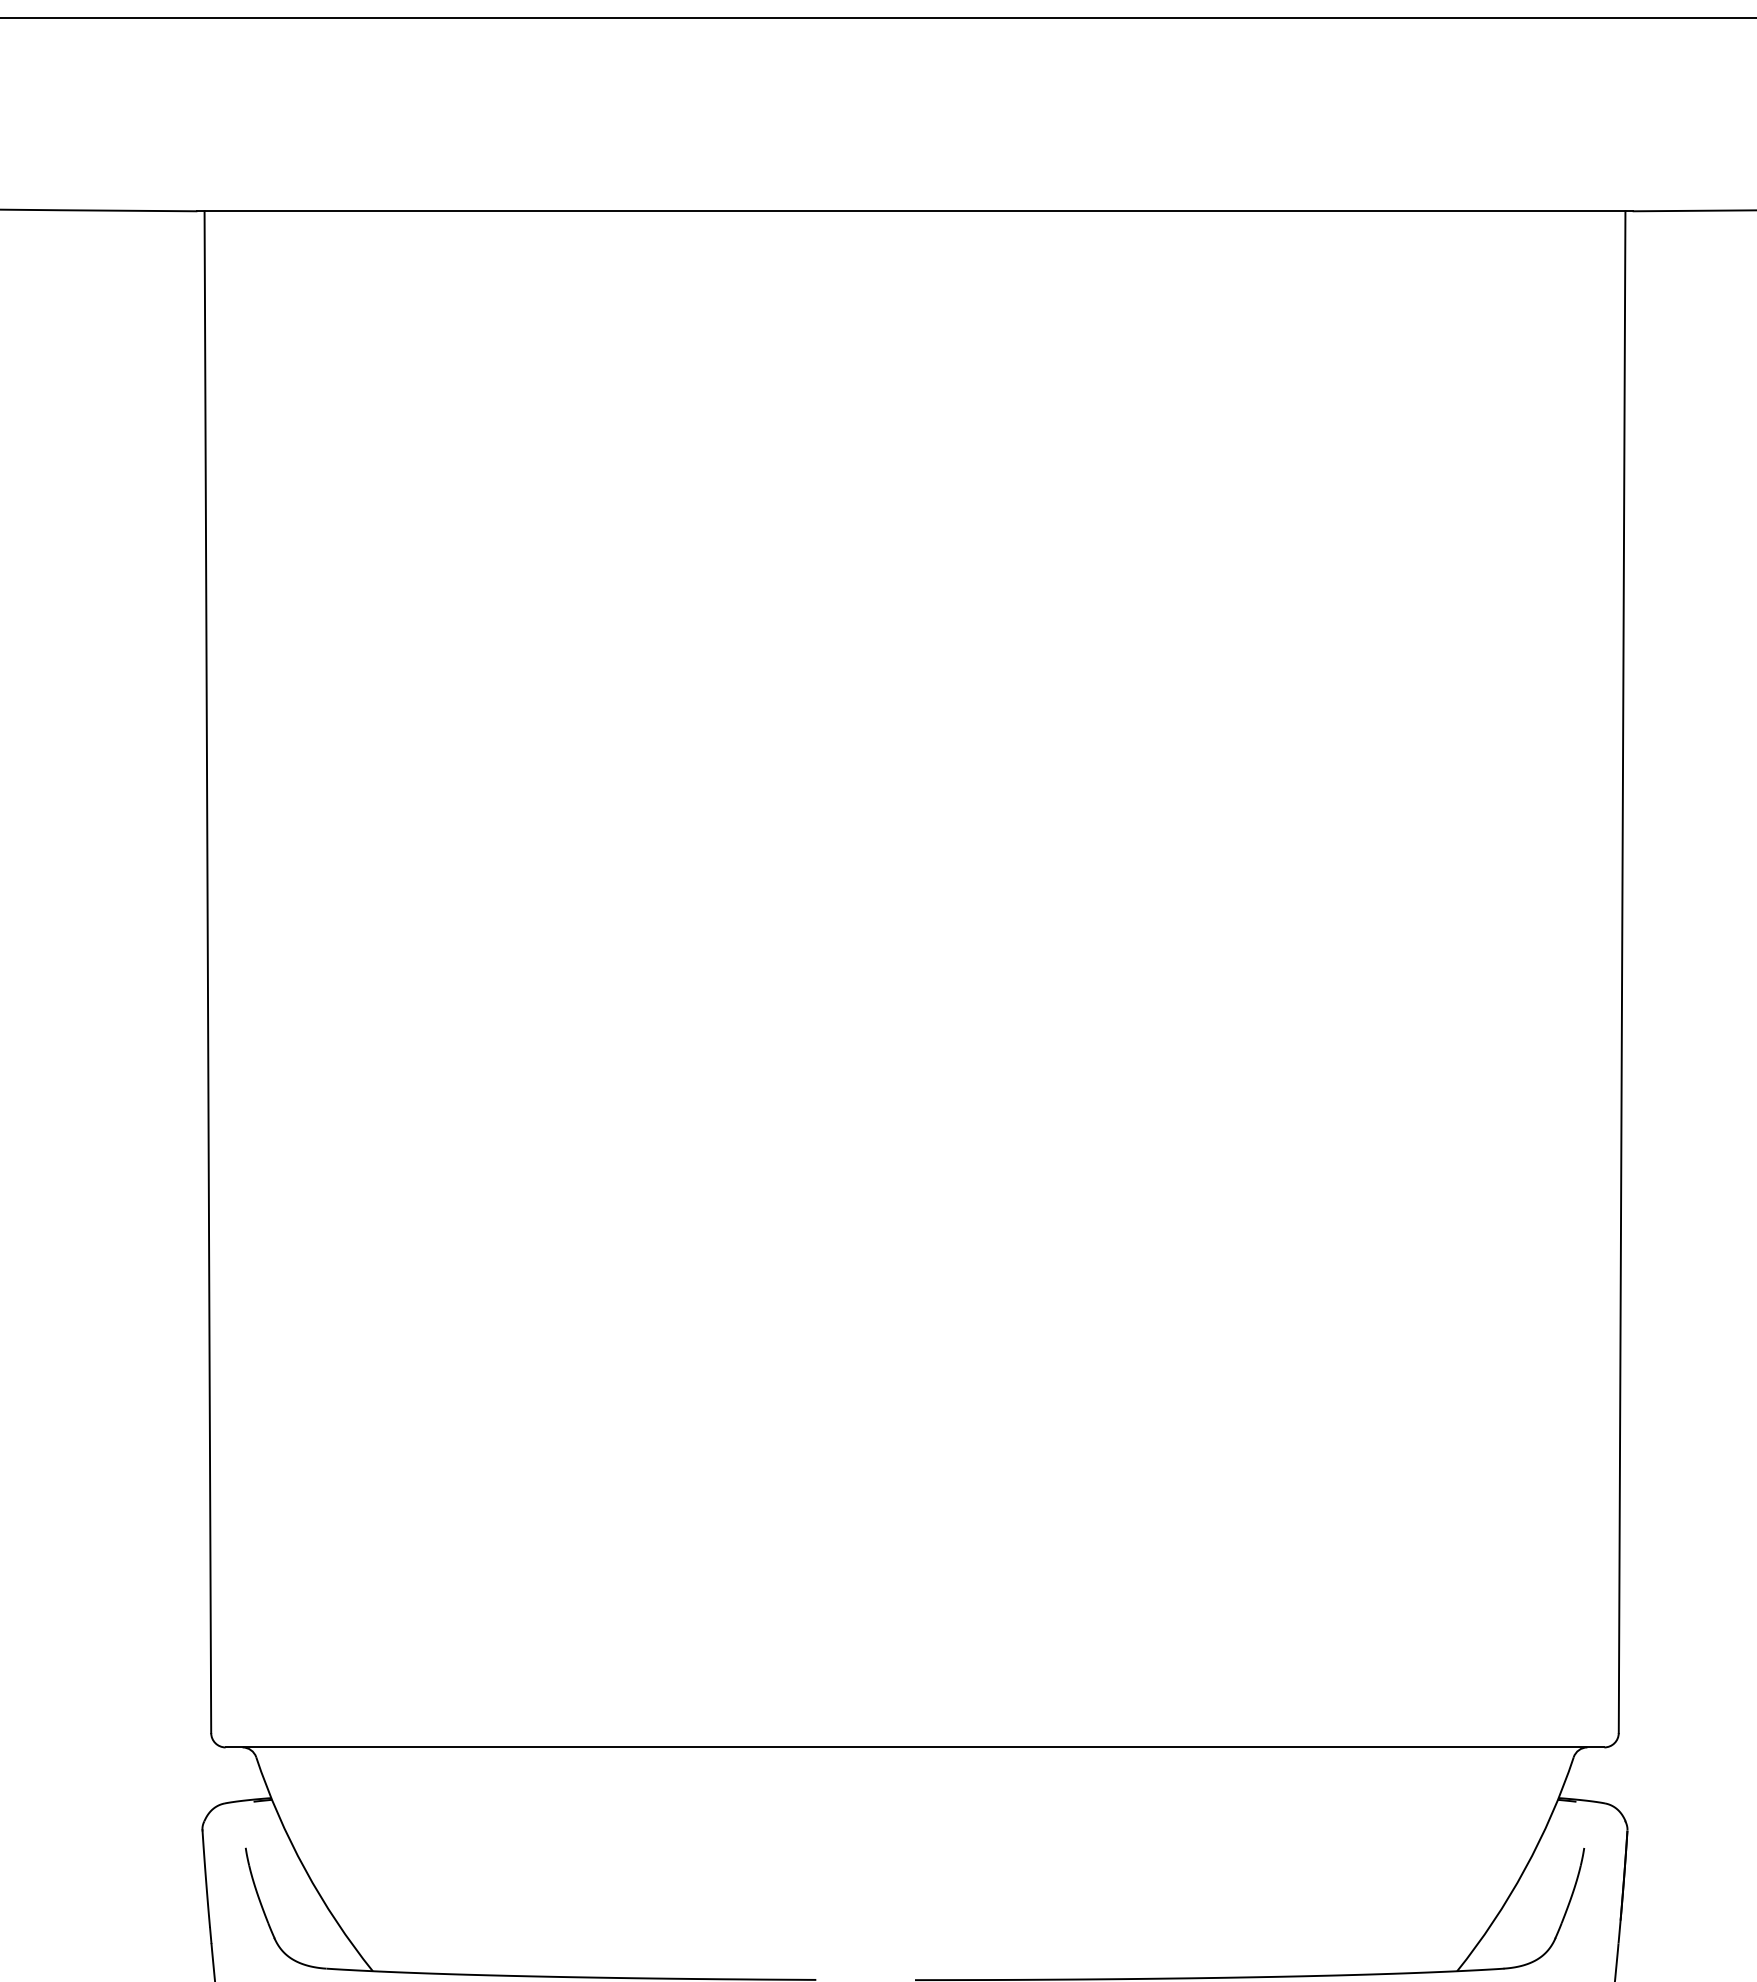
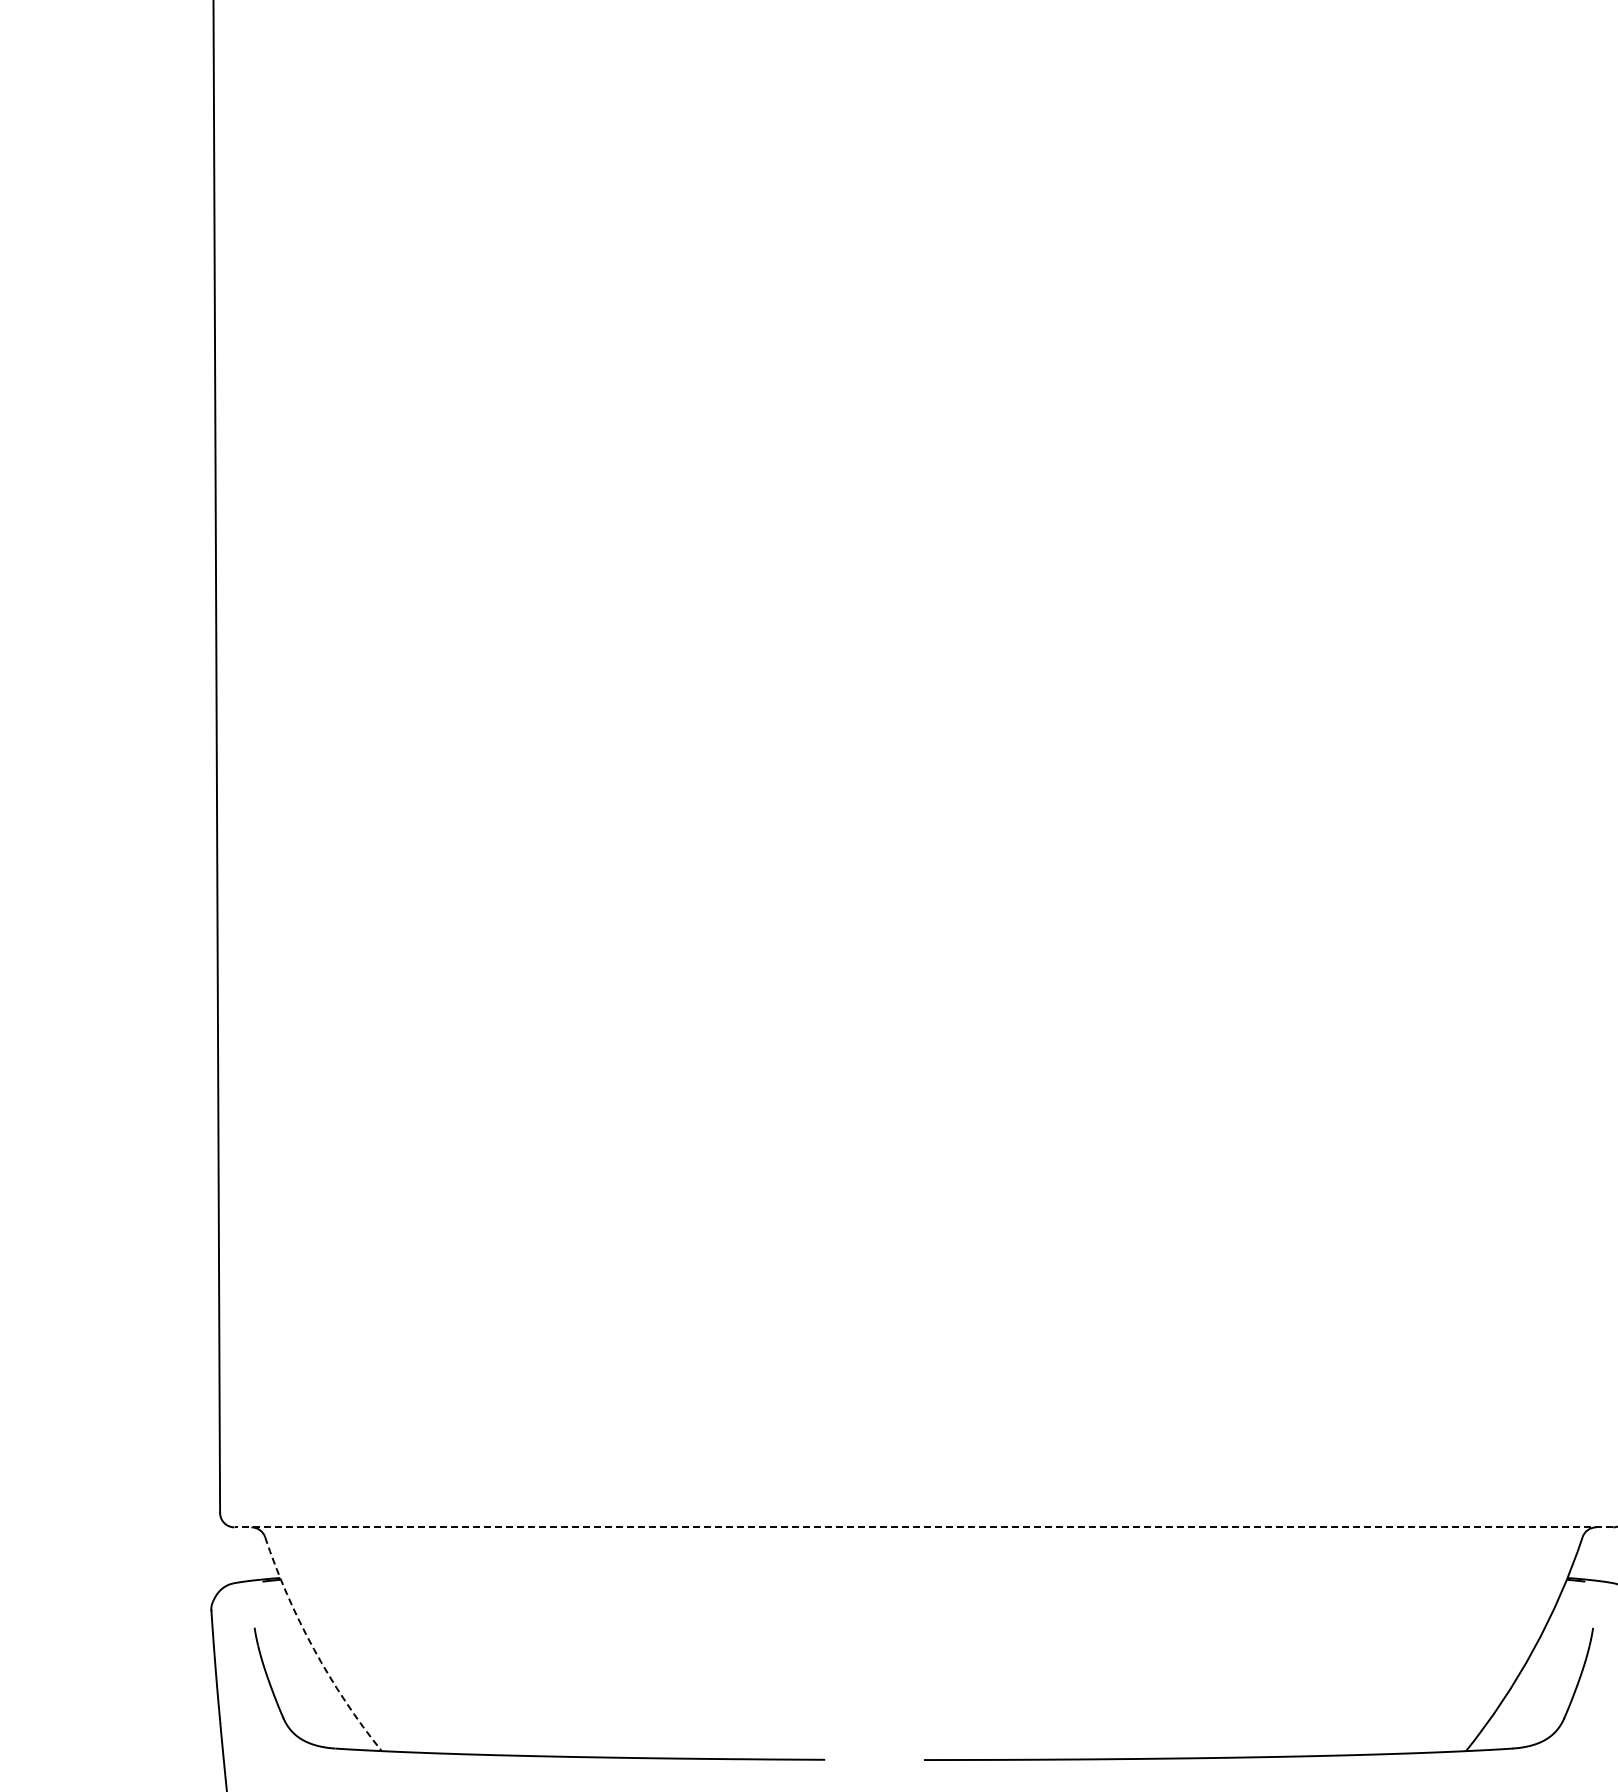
line: (914, 1747) -> (923, 1527), solid -> dashed
arc: (305, 1869) -> (314, 1649), solid -> dashed

